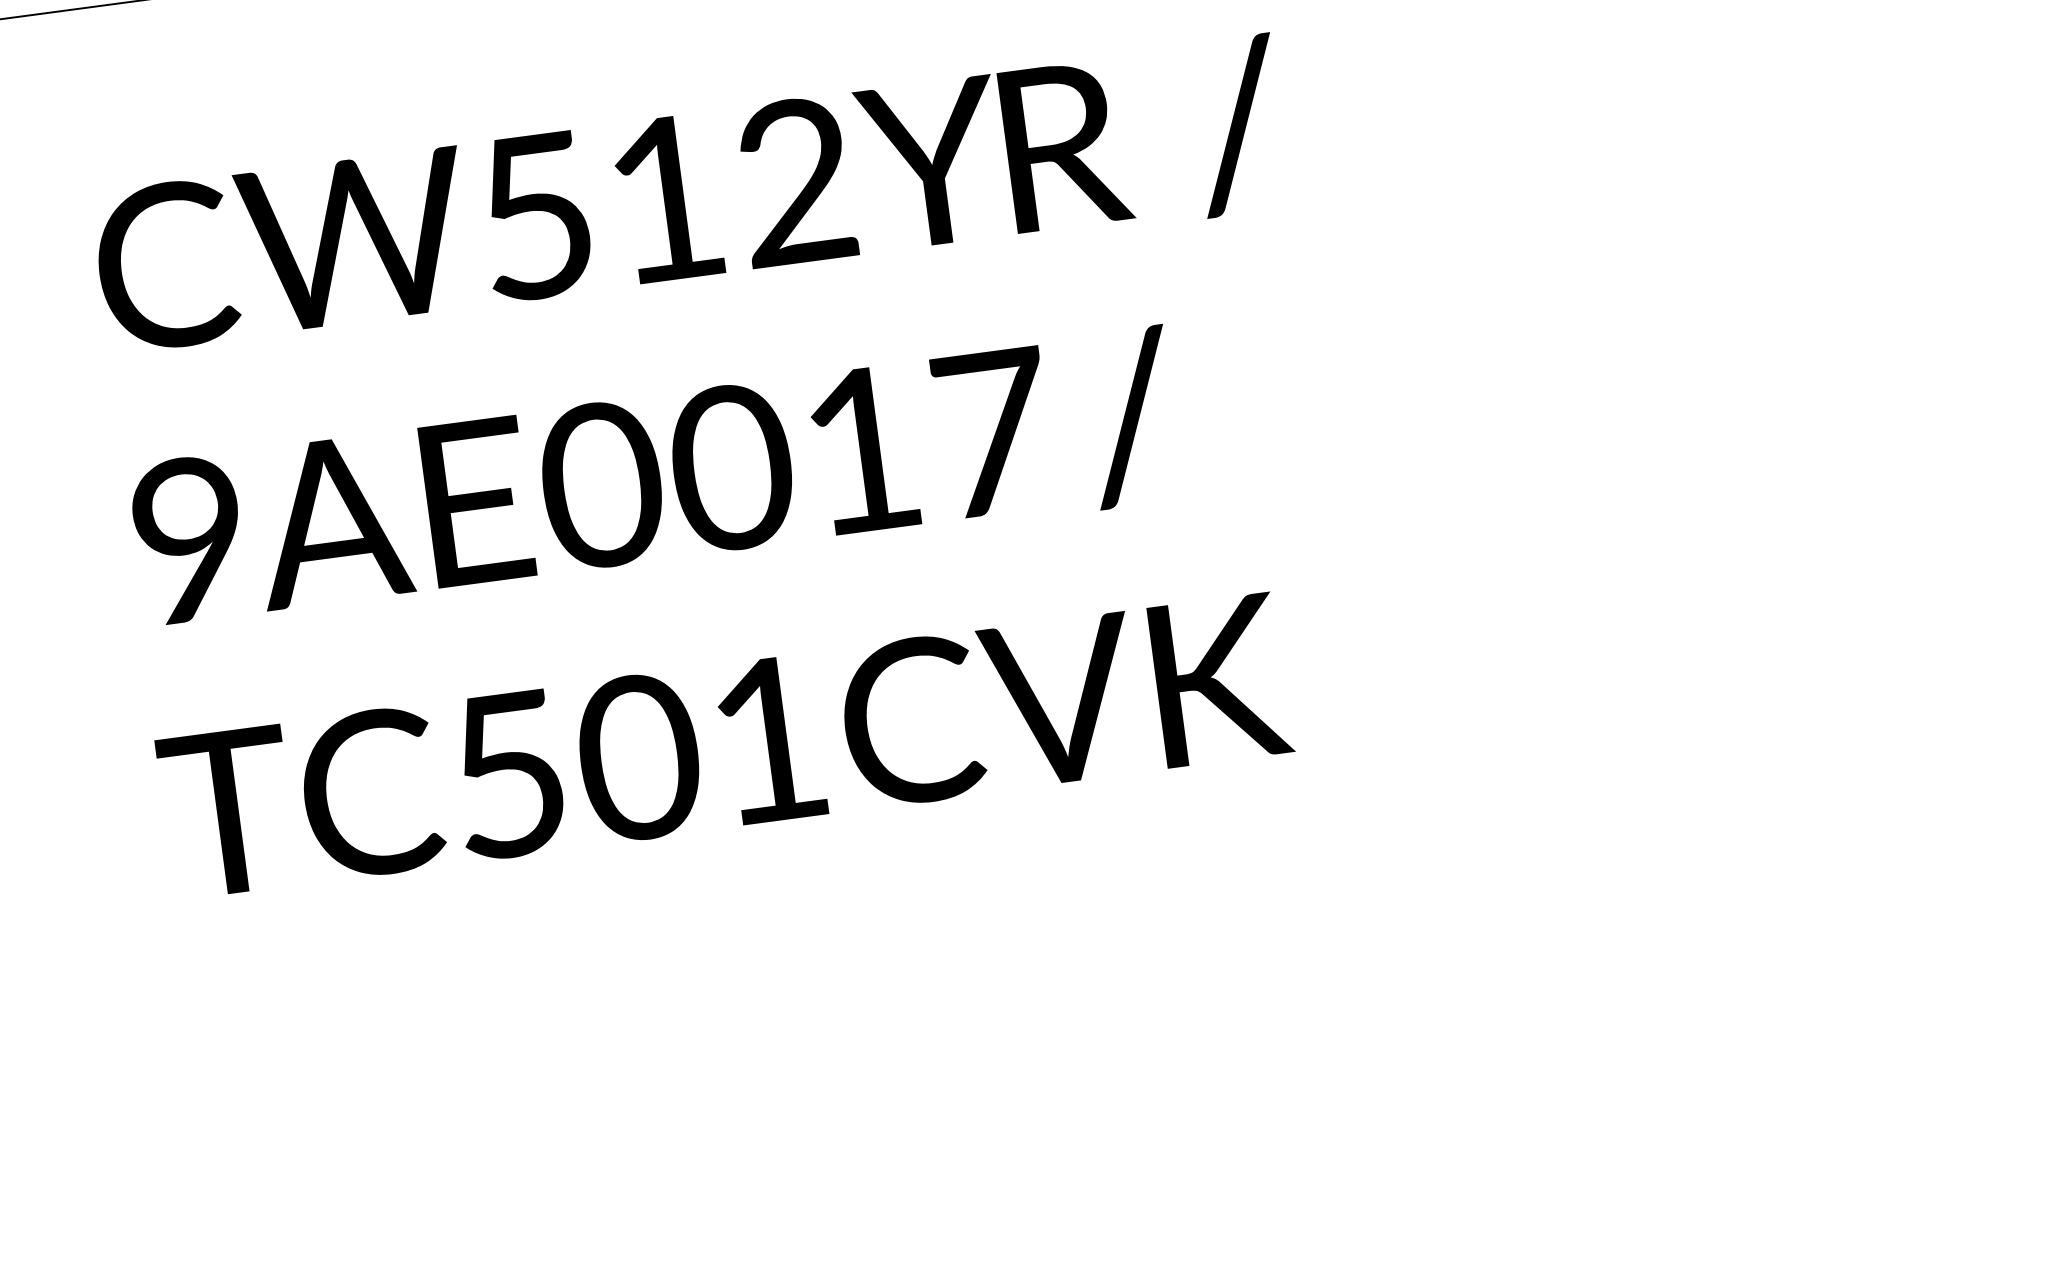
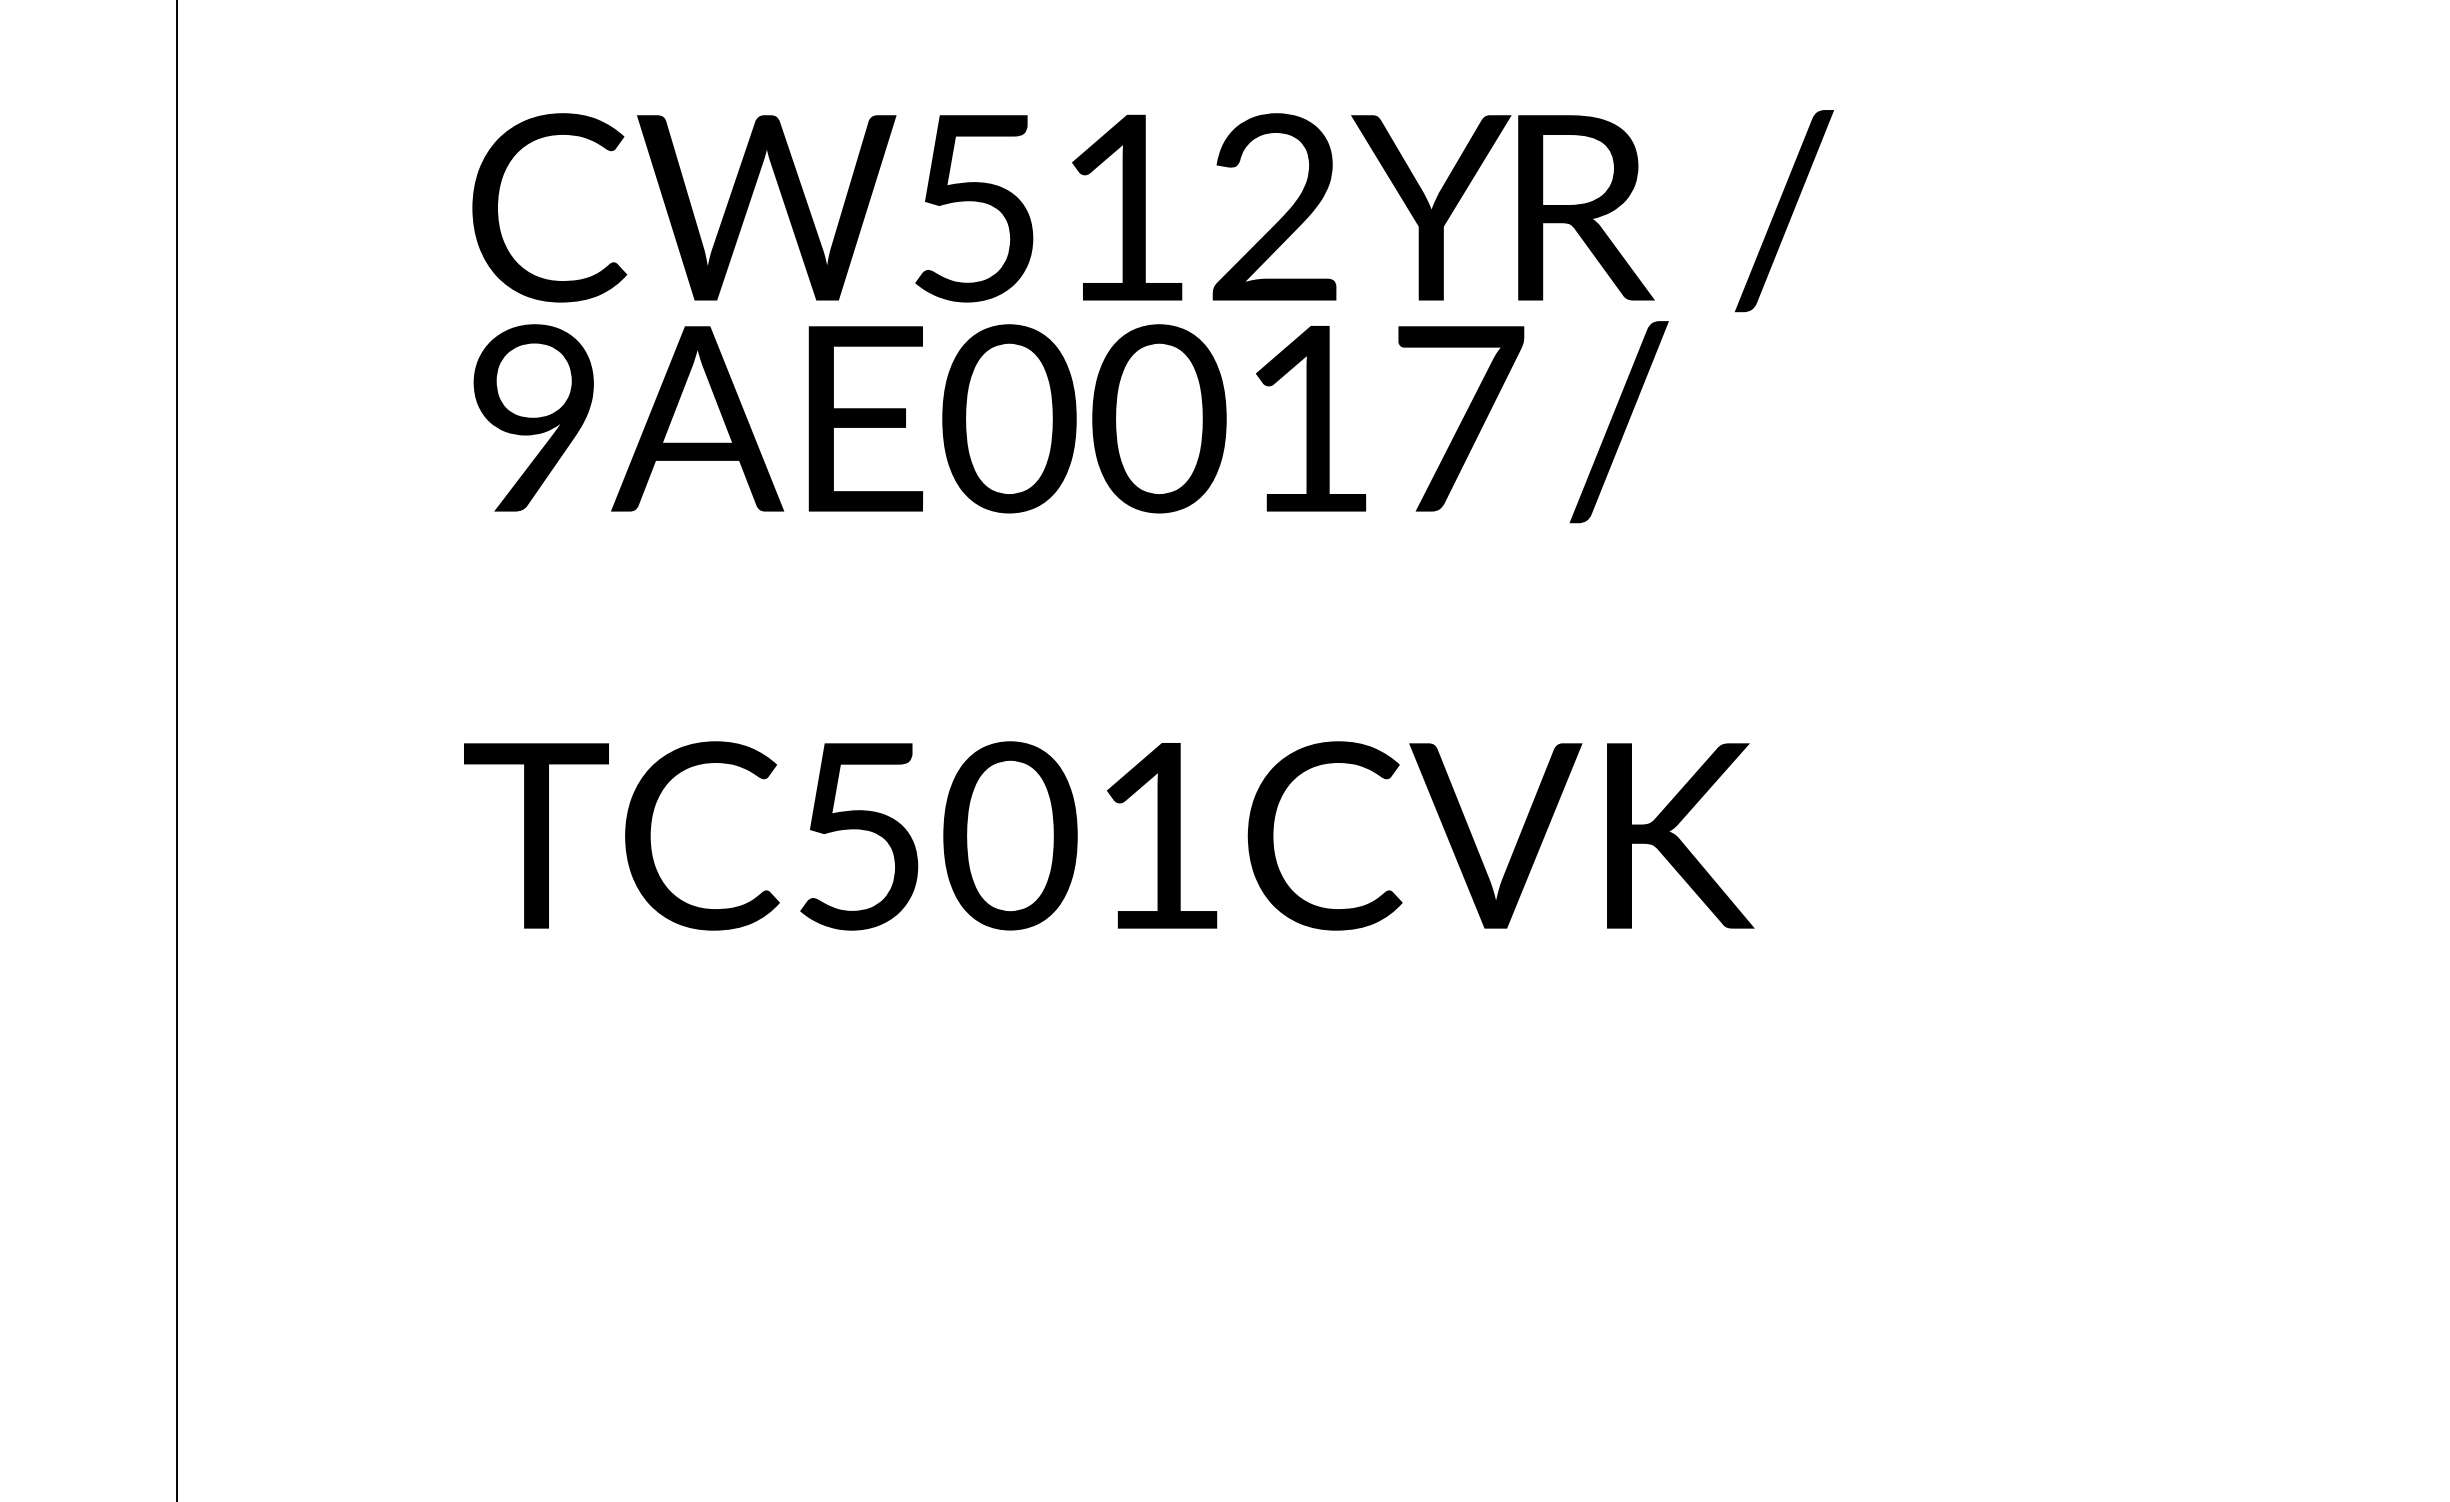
text: (655, 481) -> (1070, 422), moved

